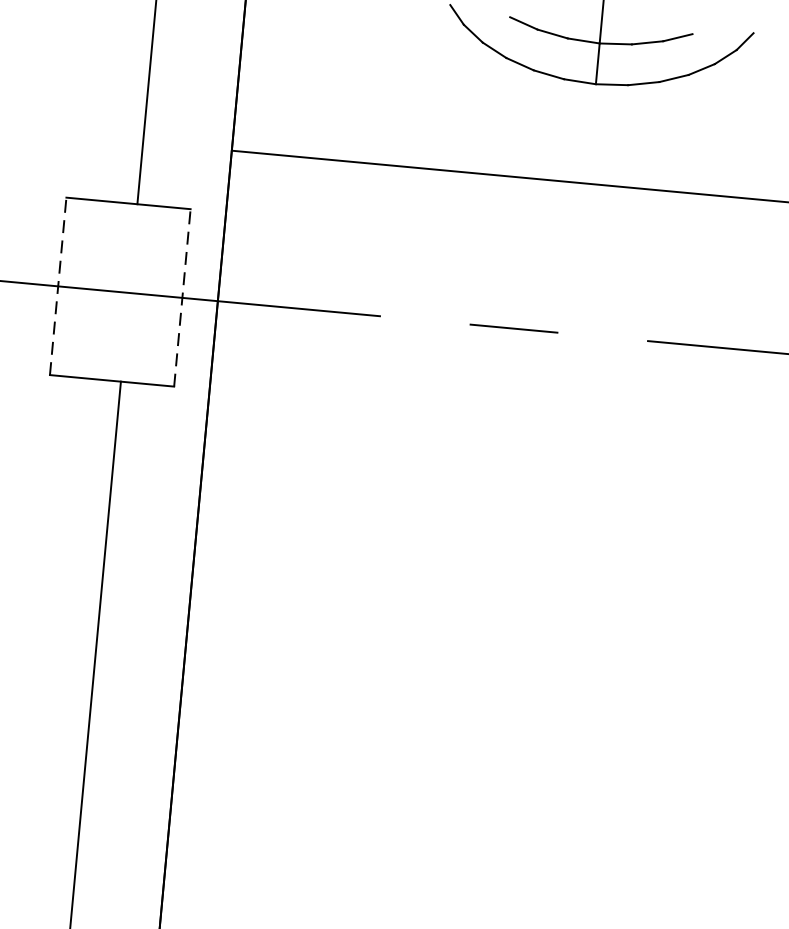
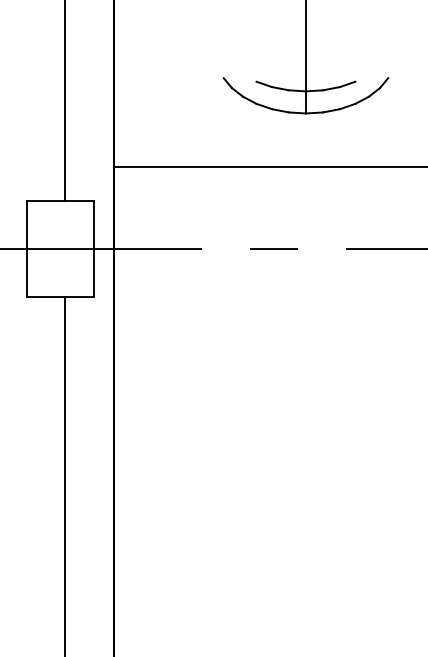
line: (57, 285) -> (26, 248), dashed -> solid
line: (182, 297) -> (94, 248), dashed -> solid

